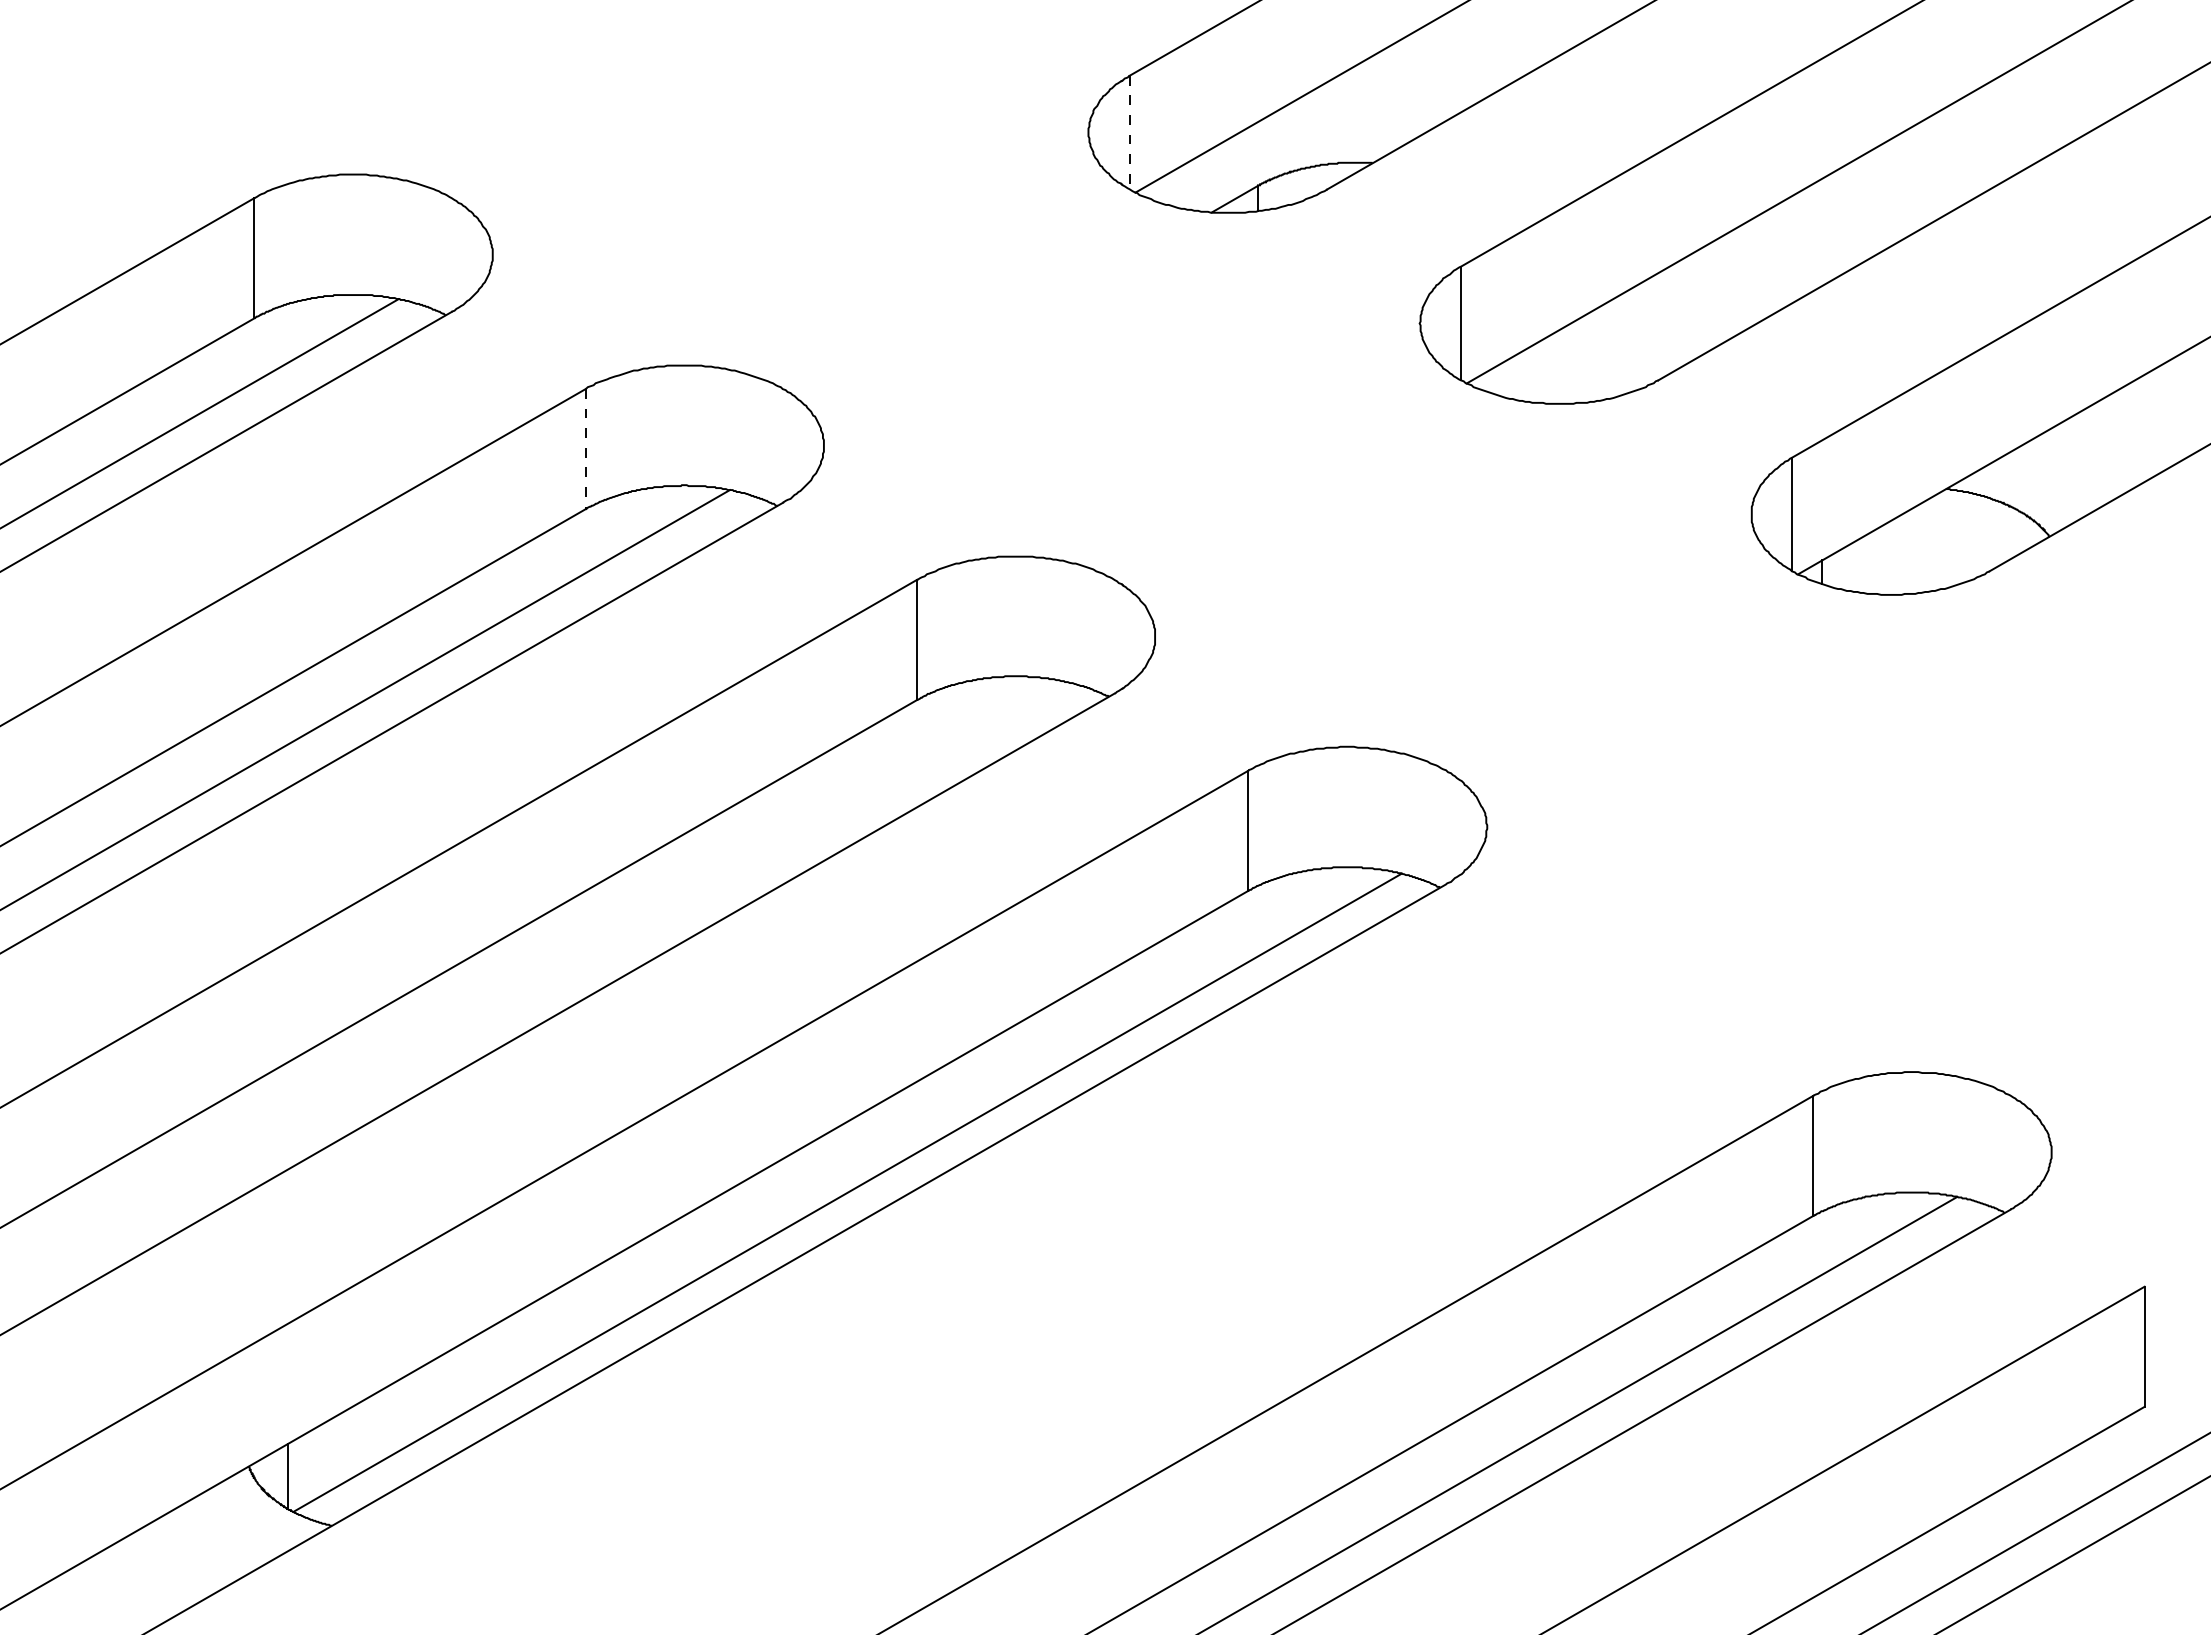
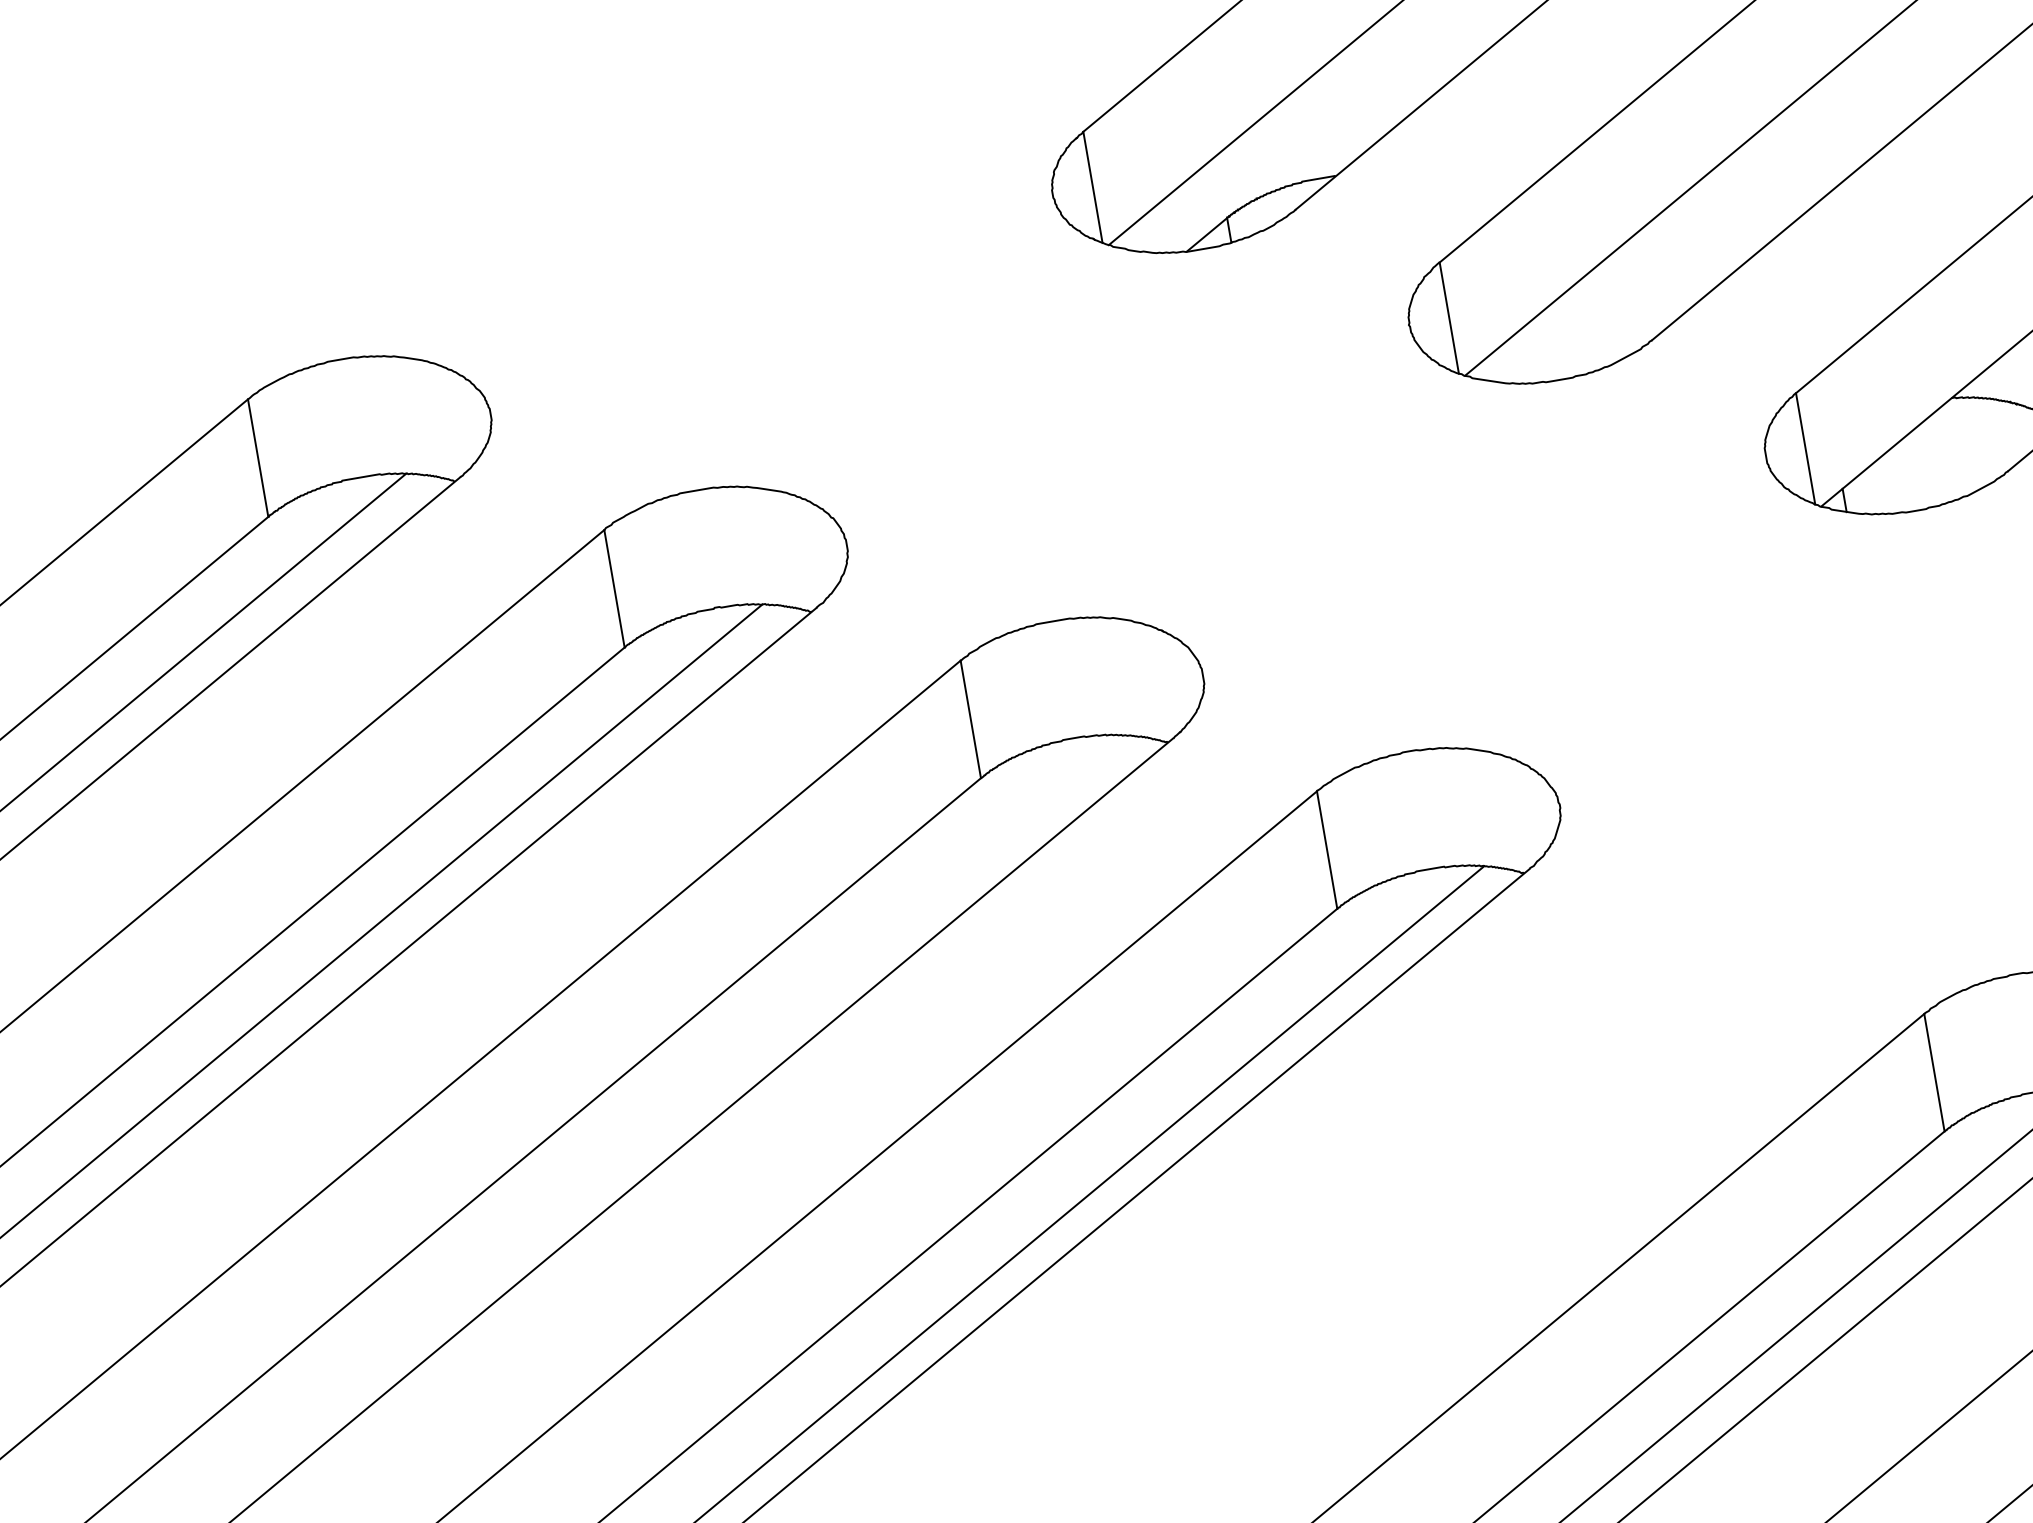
line: (1129, 132) -> (1092, 187), dashed -> solid
line: (585, 449) -> (614, 589), dashed -> solid

